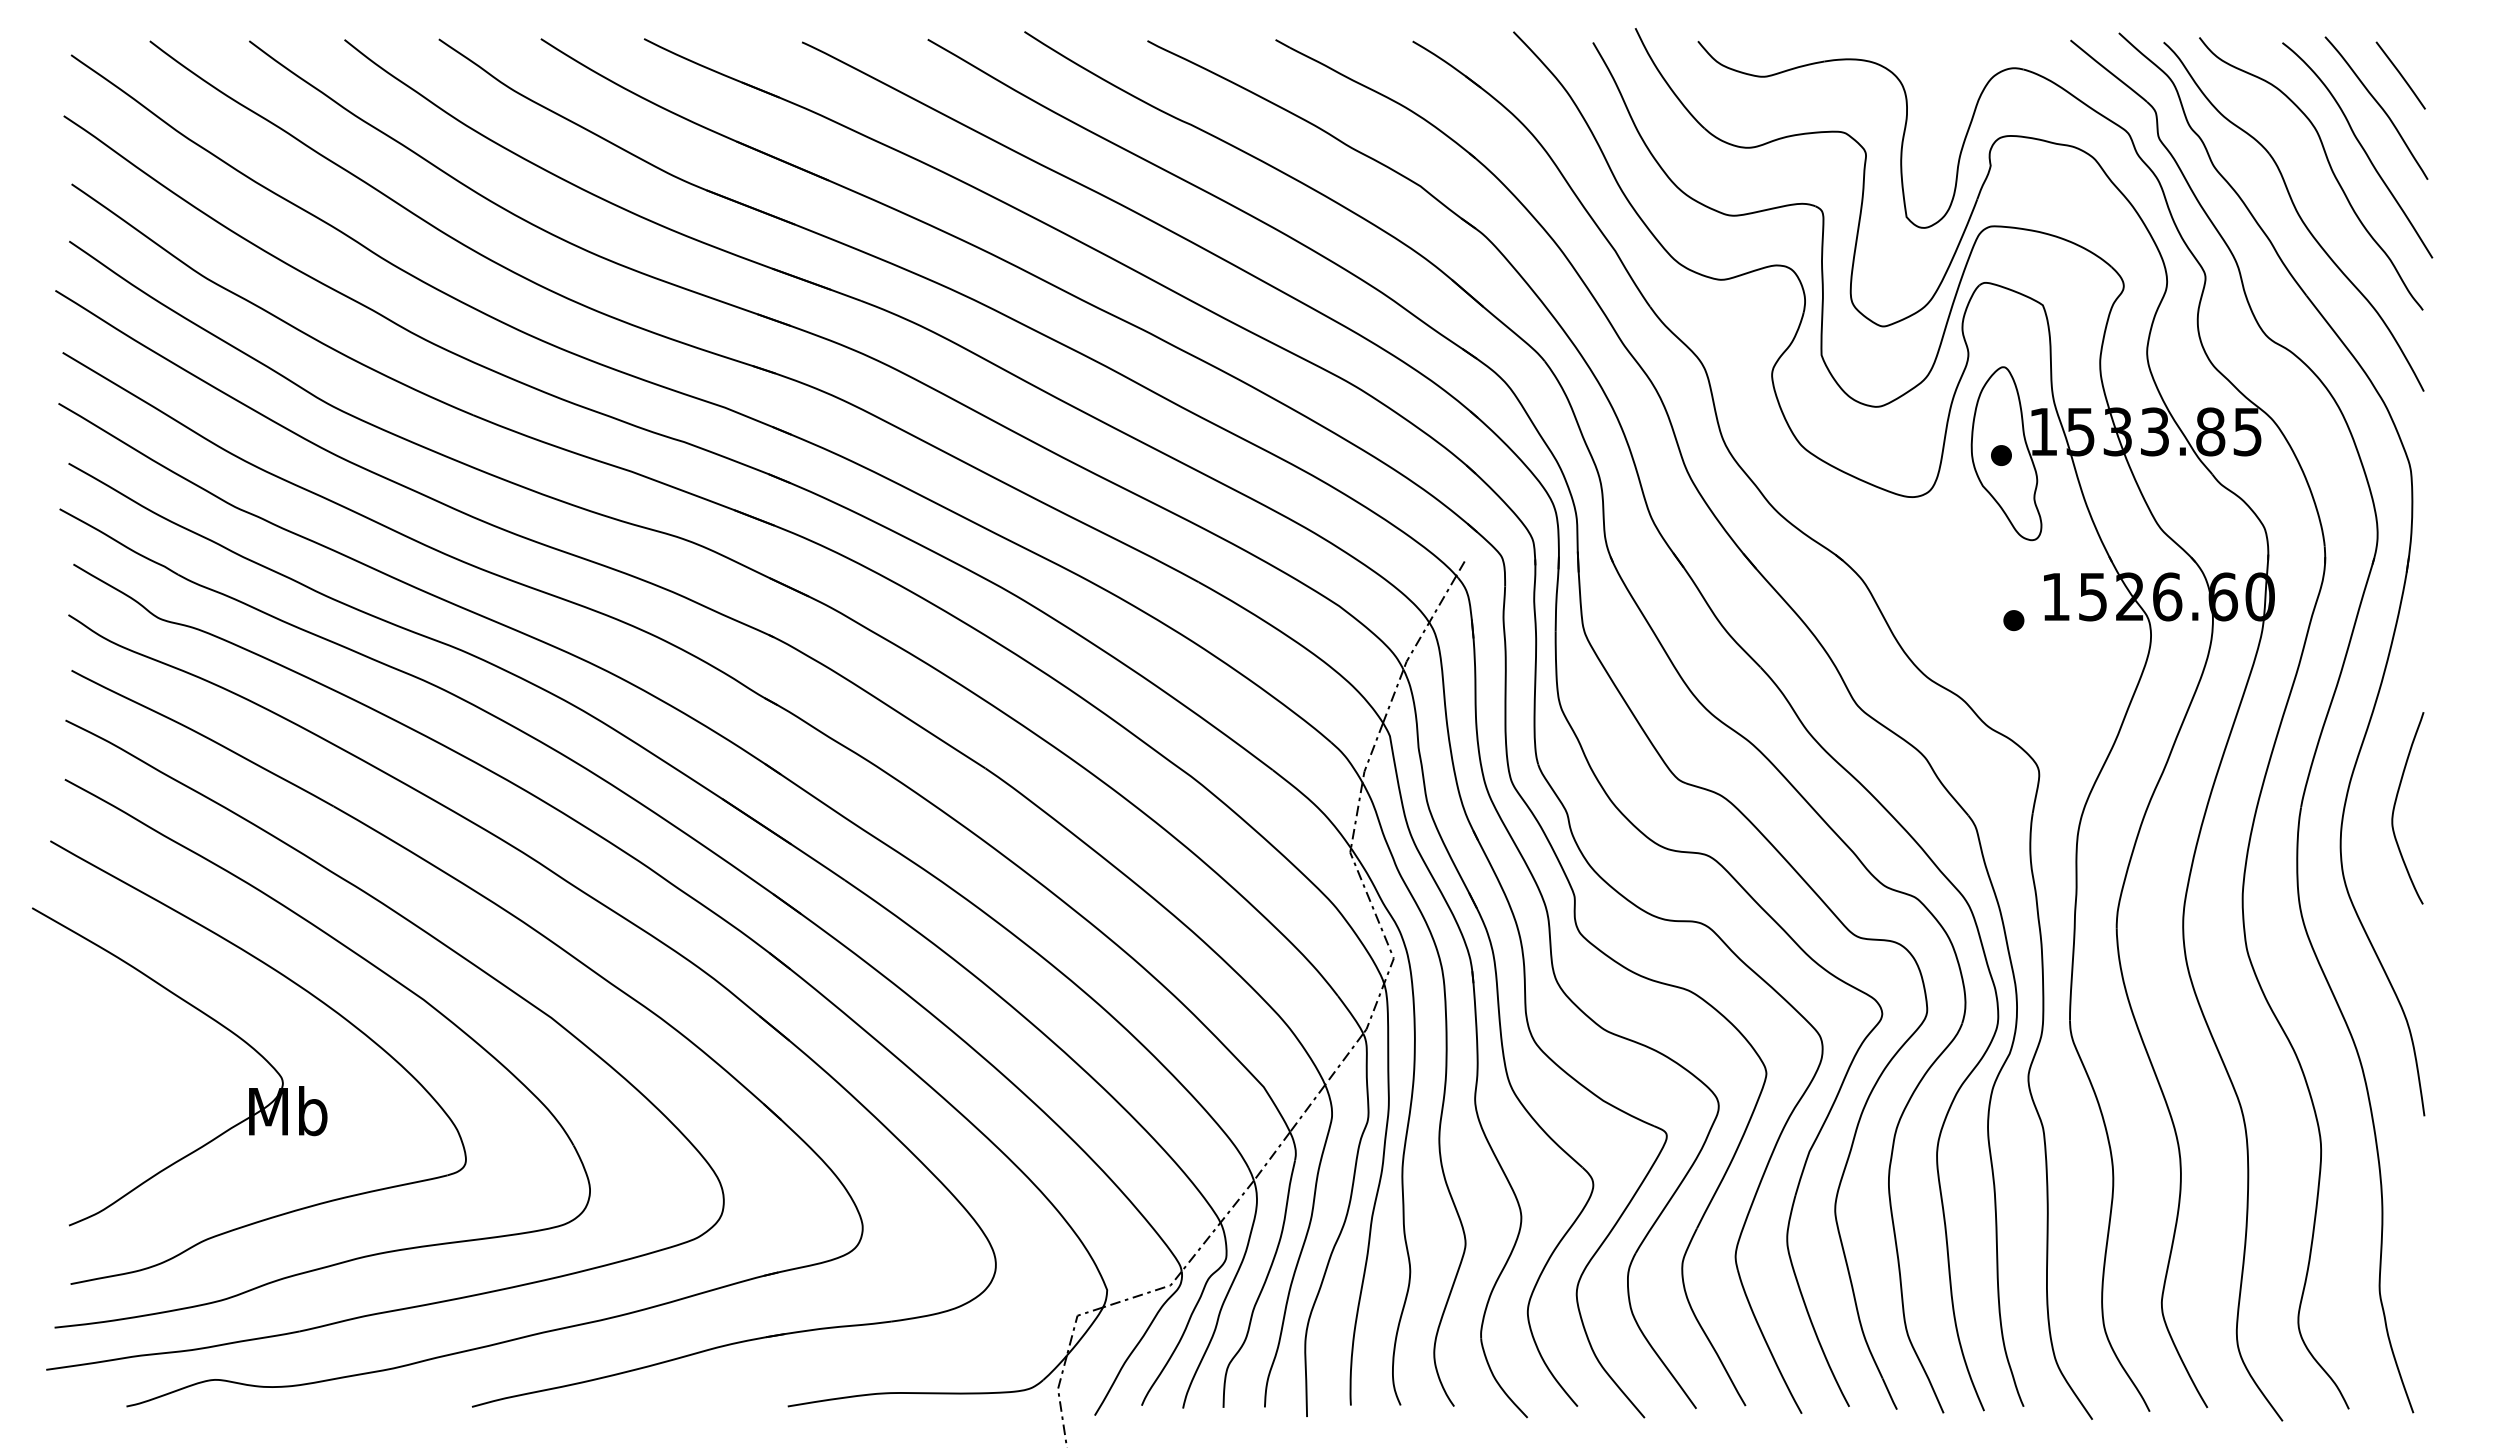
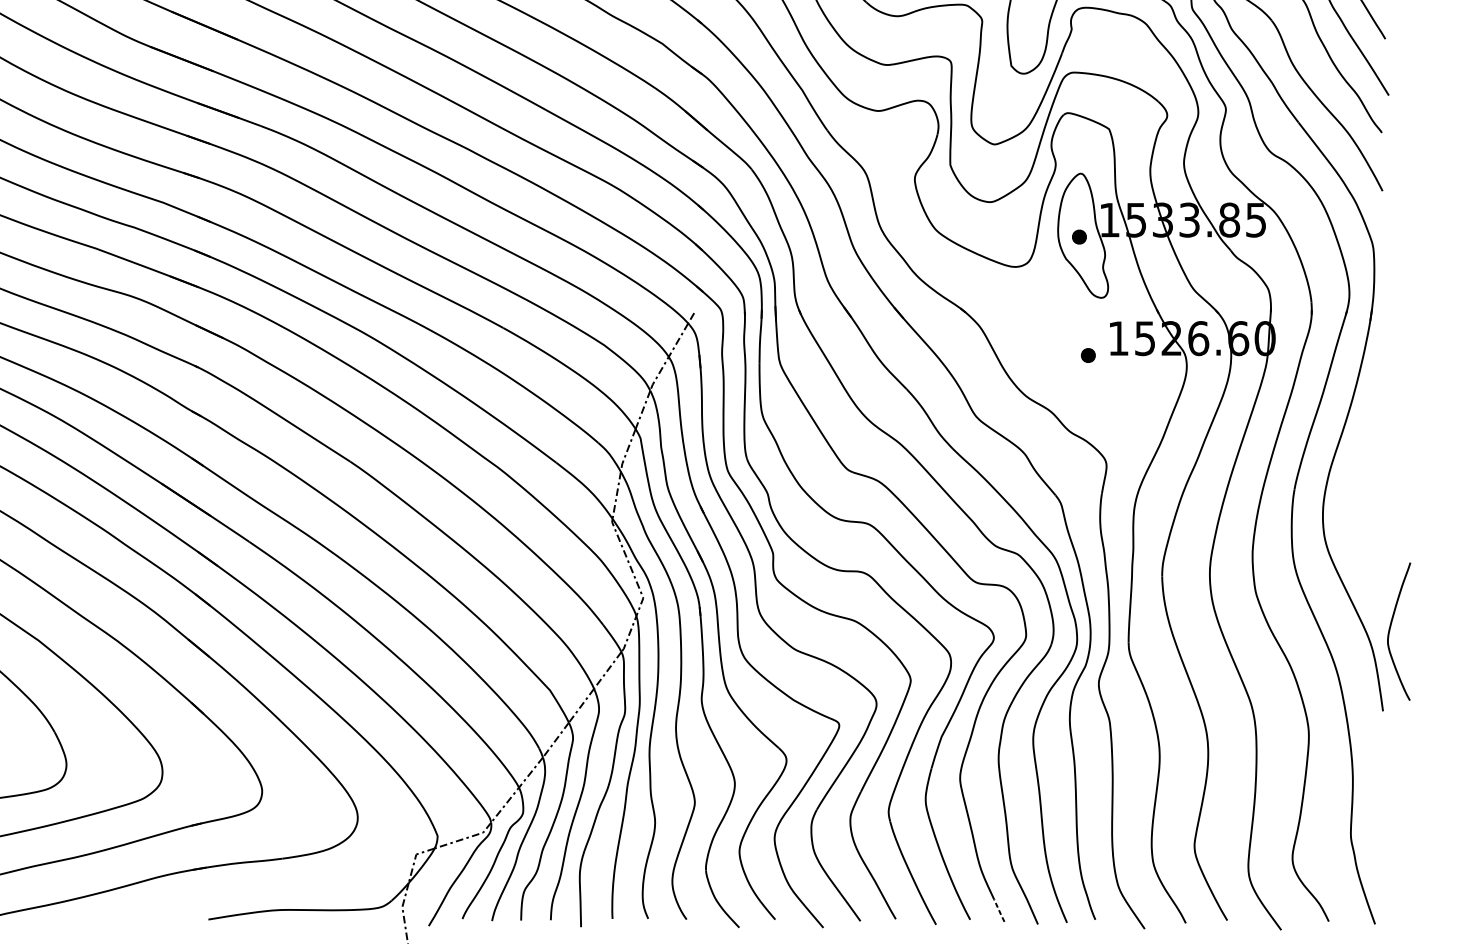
curve: (2395, 806) -> (1390, 630), moved
line: (1890, 1394) -> (999, 910), solid -> dashed

